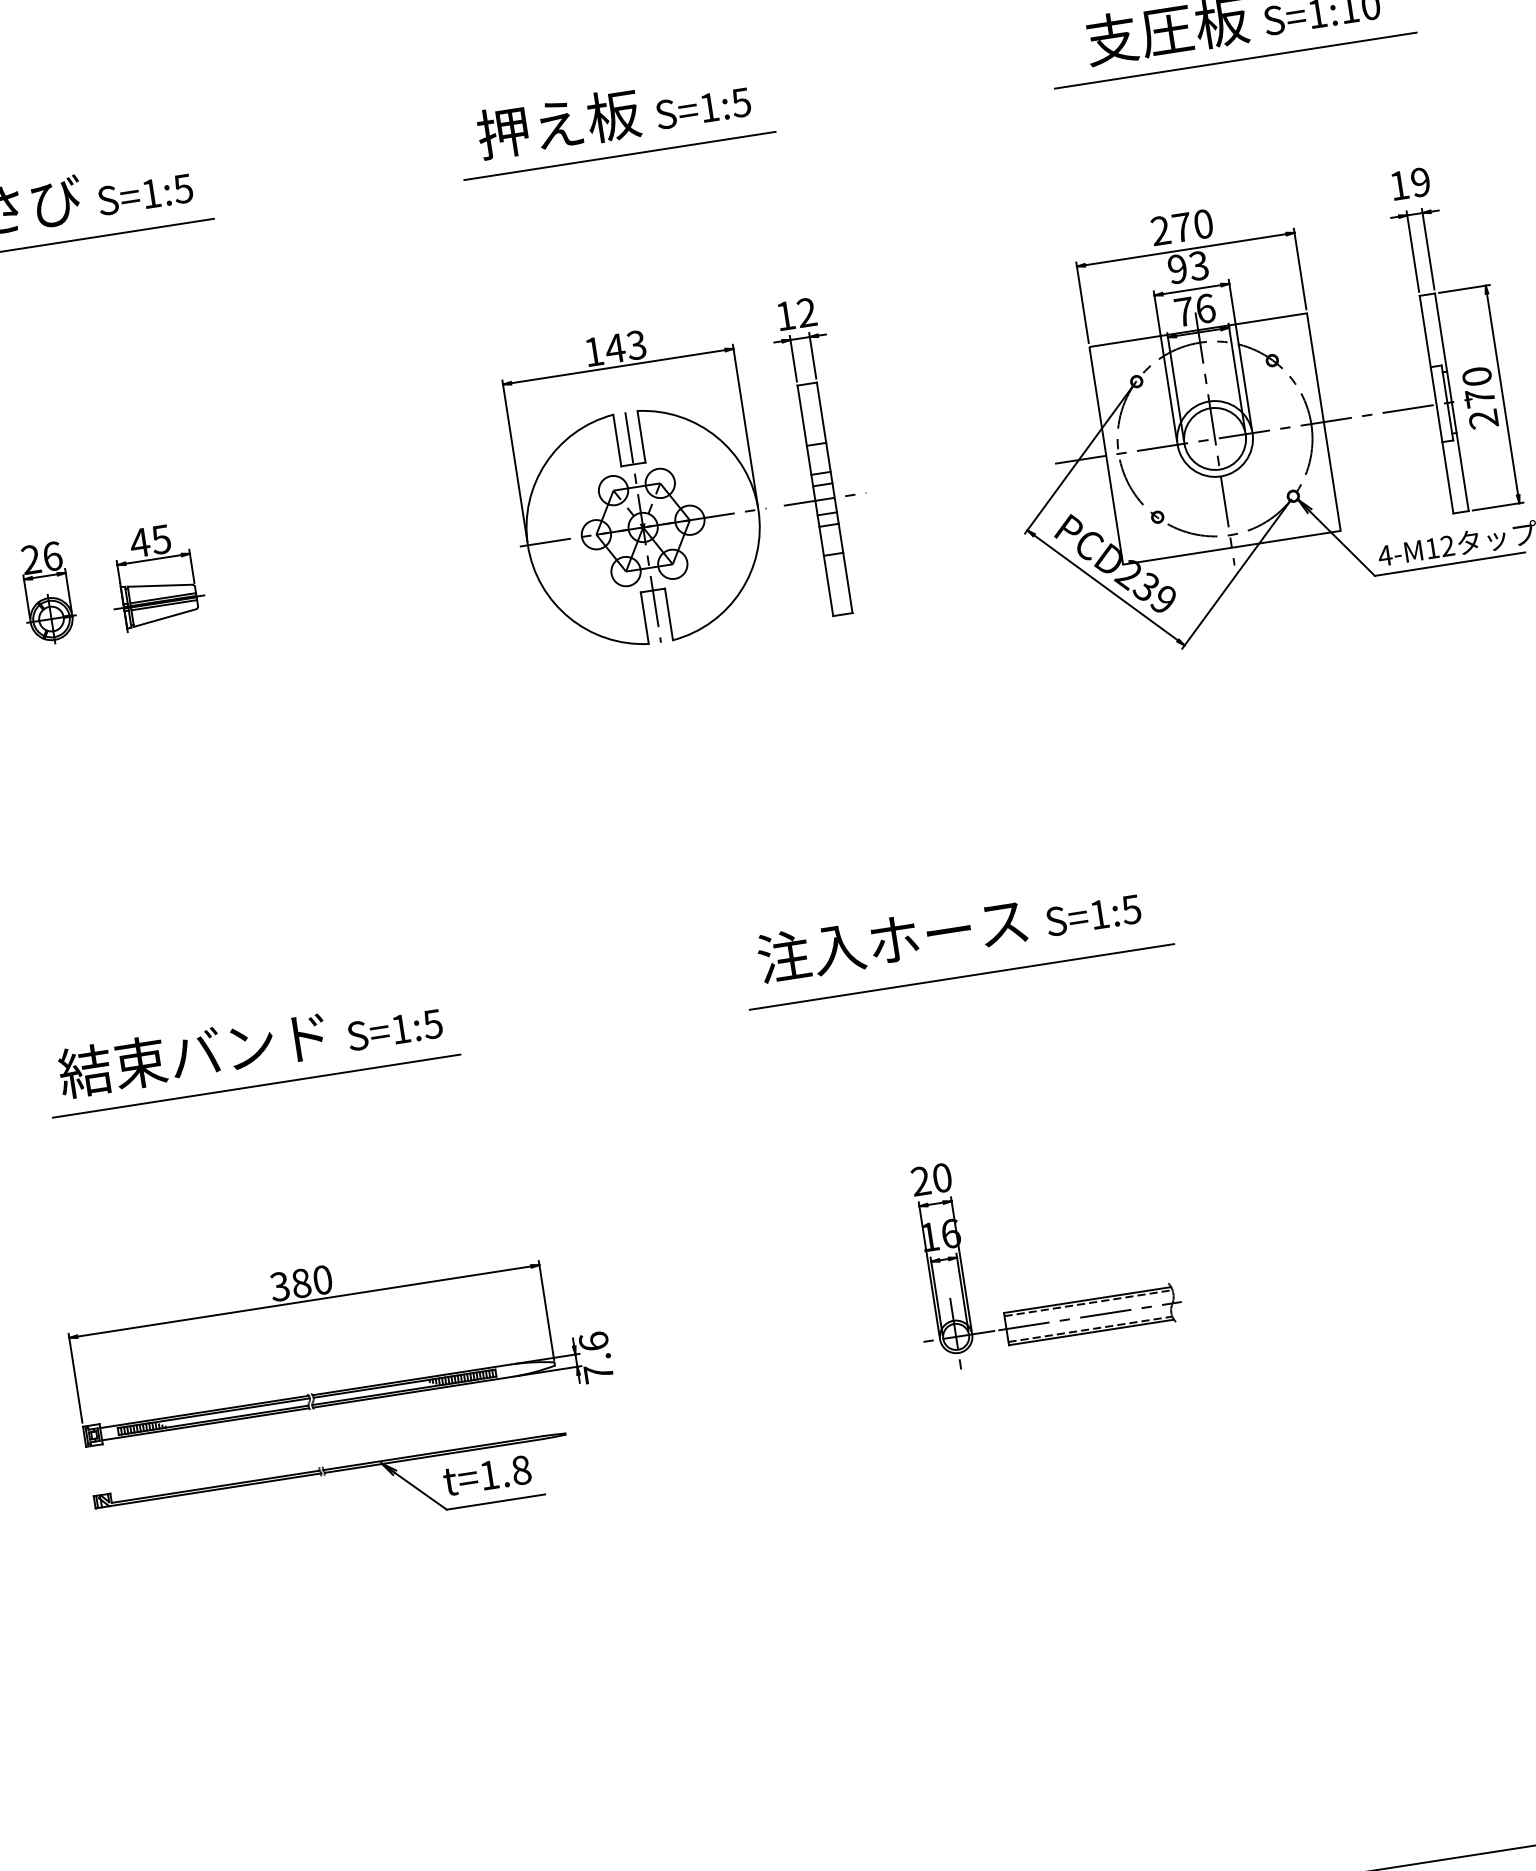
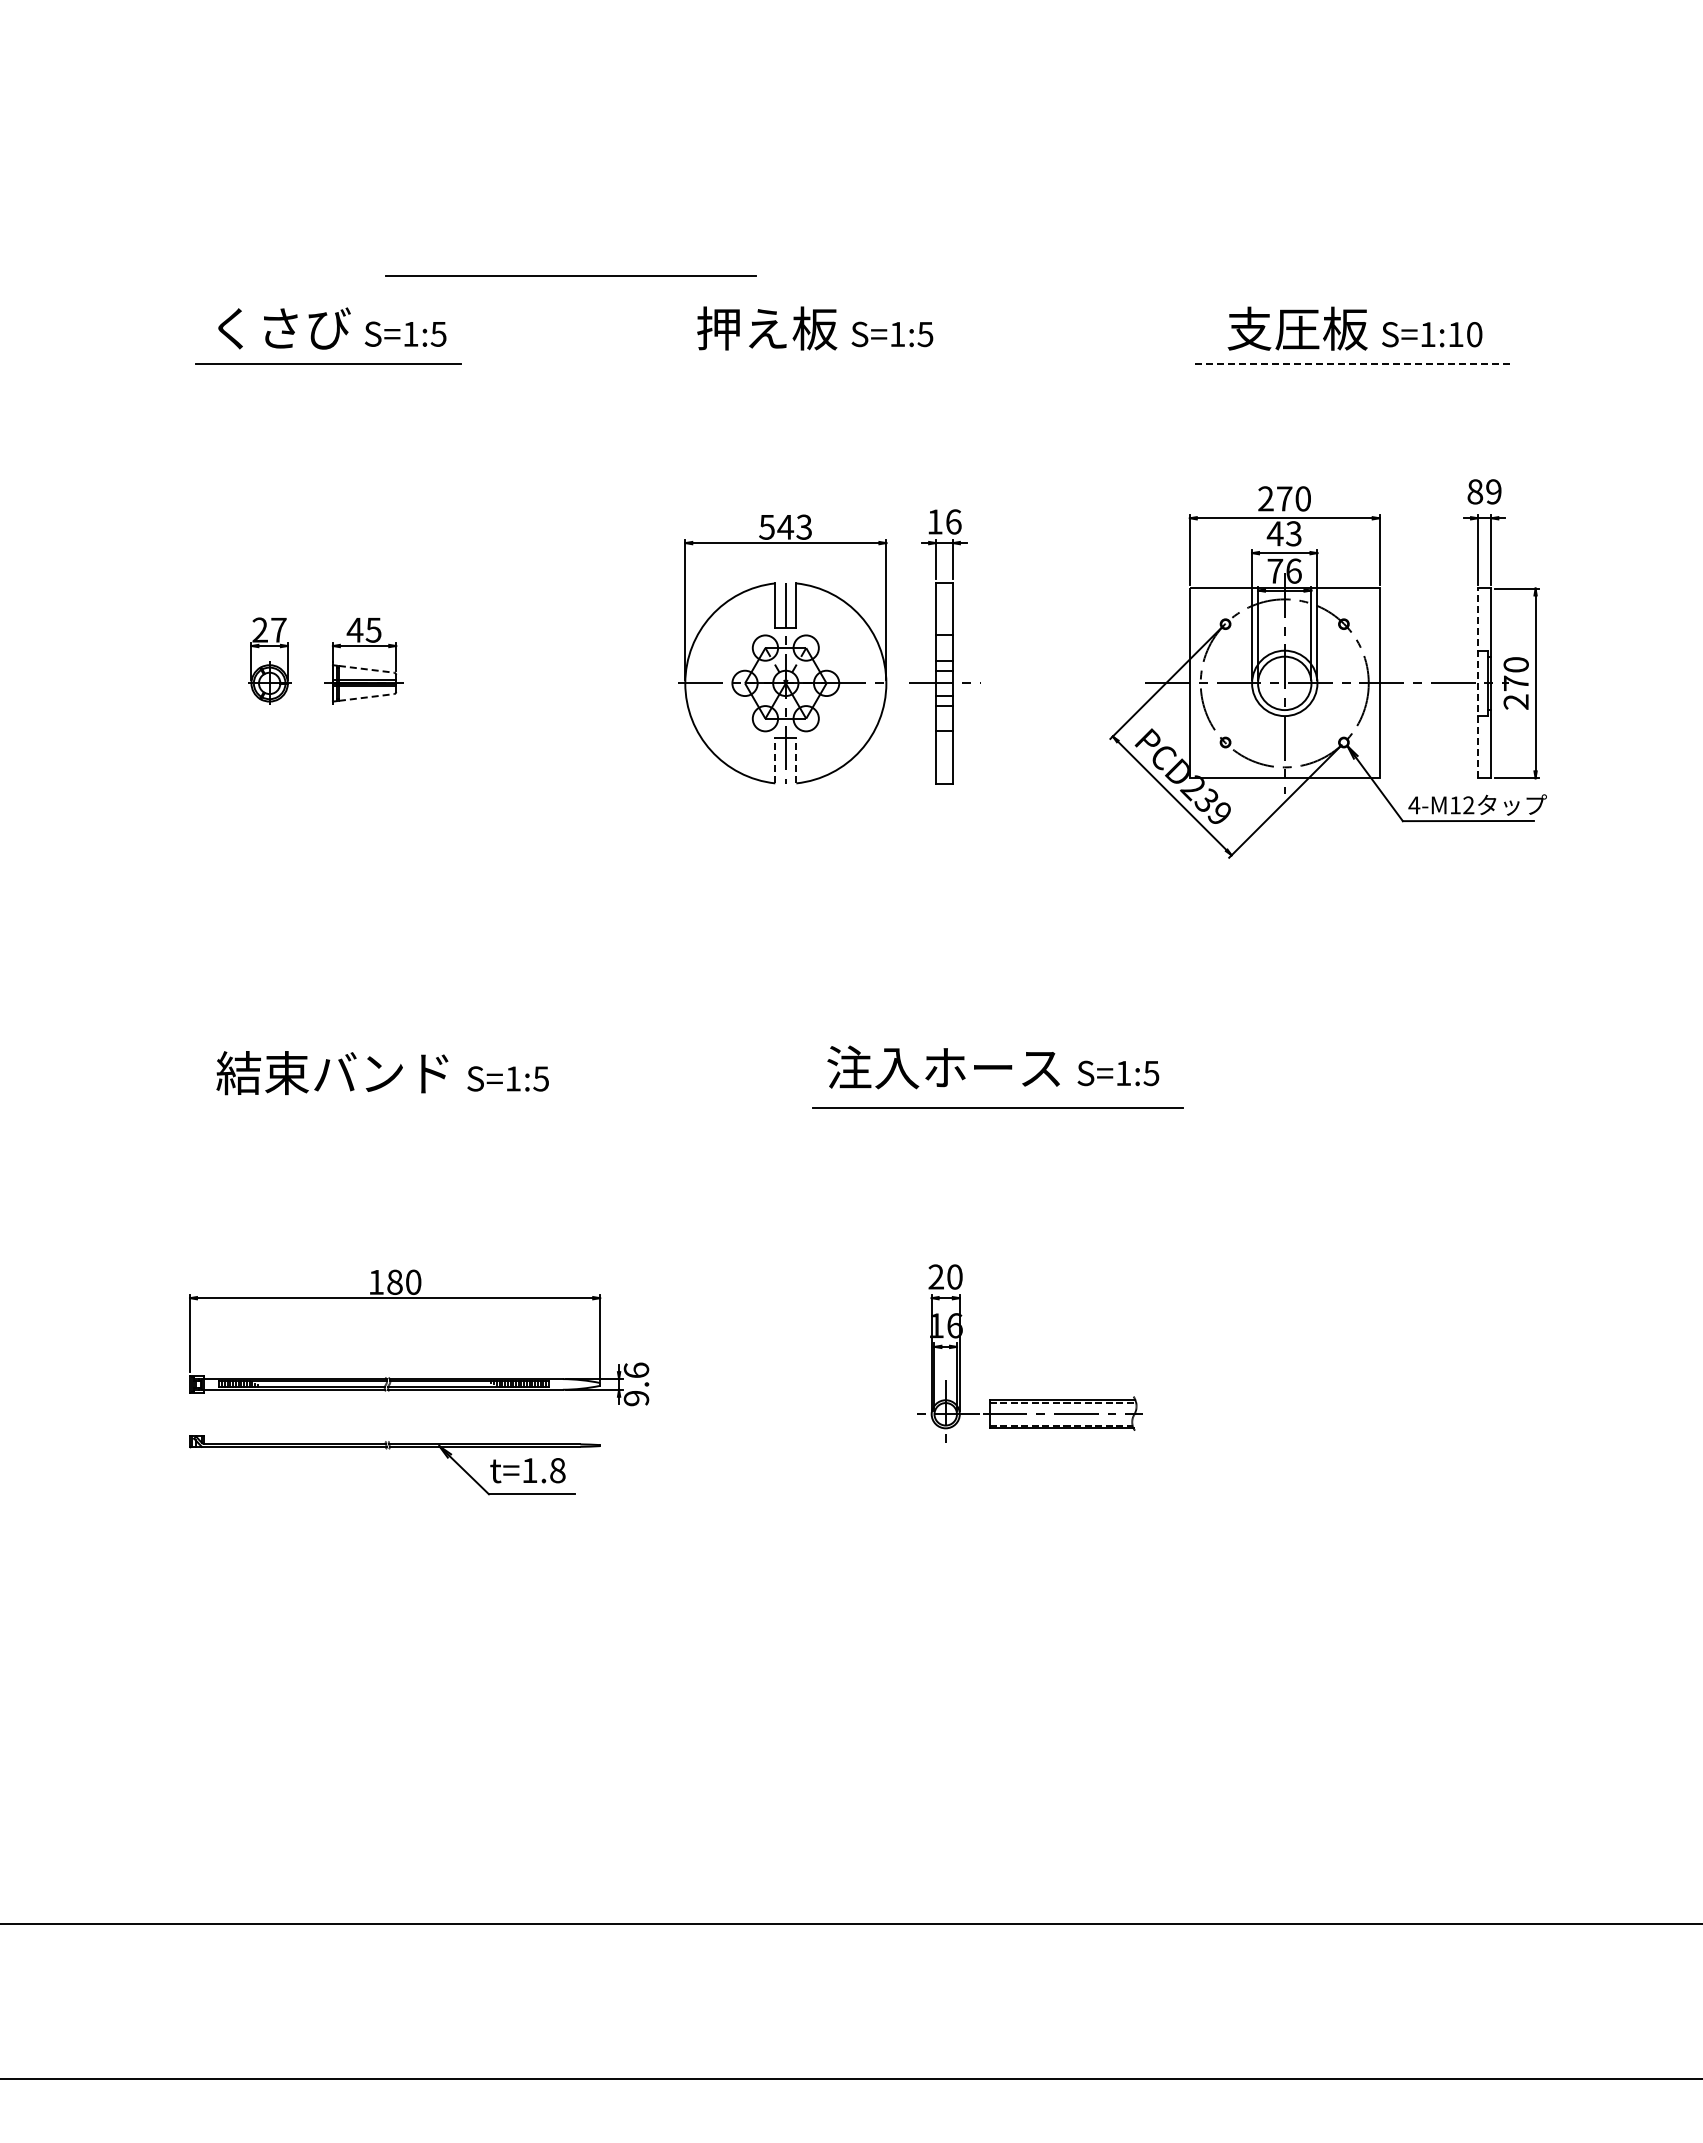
line: (1235, 60) -> (1352, 363), solid -> dashed
line: (323, 98) -> (570, 275), added
line: (619, 155) -> (814, 363), removed
text: (1399, 185) -> (1475, 491), 19 -> 89
text: (1176, 268) -> (1274, 533), 93 -> 43
text: (806, 312) -> (953, 521), 12 -> 16
text: (593, 352) -> (766, 527), 143 -> 543
line: (1437, 404) -> (1478, 683), solid -> dashed
text: (52, 555) -> (278, 629), 26 -> 27
line: (160, 585) -> (366, 669), solid -> dashed
line: (669, 613) -> (796, 760), solid -> dashed
line: (644, 617) -> (775, 760), solid -> dashed
line: (165, 618) -> (366, 697), solid -> dashed
line: (256, 1086) -> (382, 1108), removed
text: (278, 1285) -> (375, 1281), 380 -> 180
text: (598, 1373) -> (636, 1398), 7.6 -> 9.6

